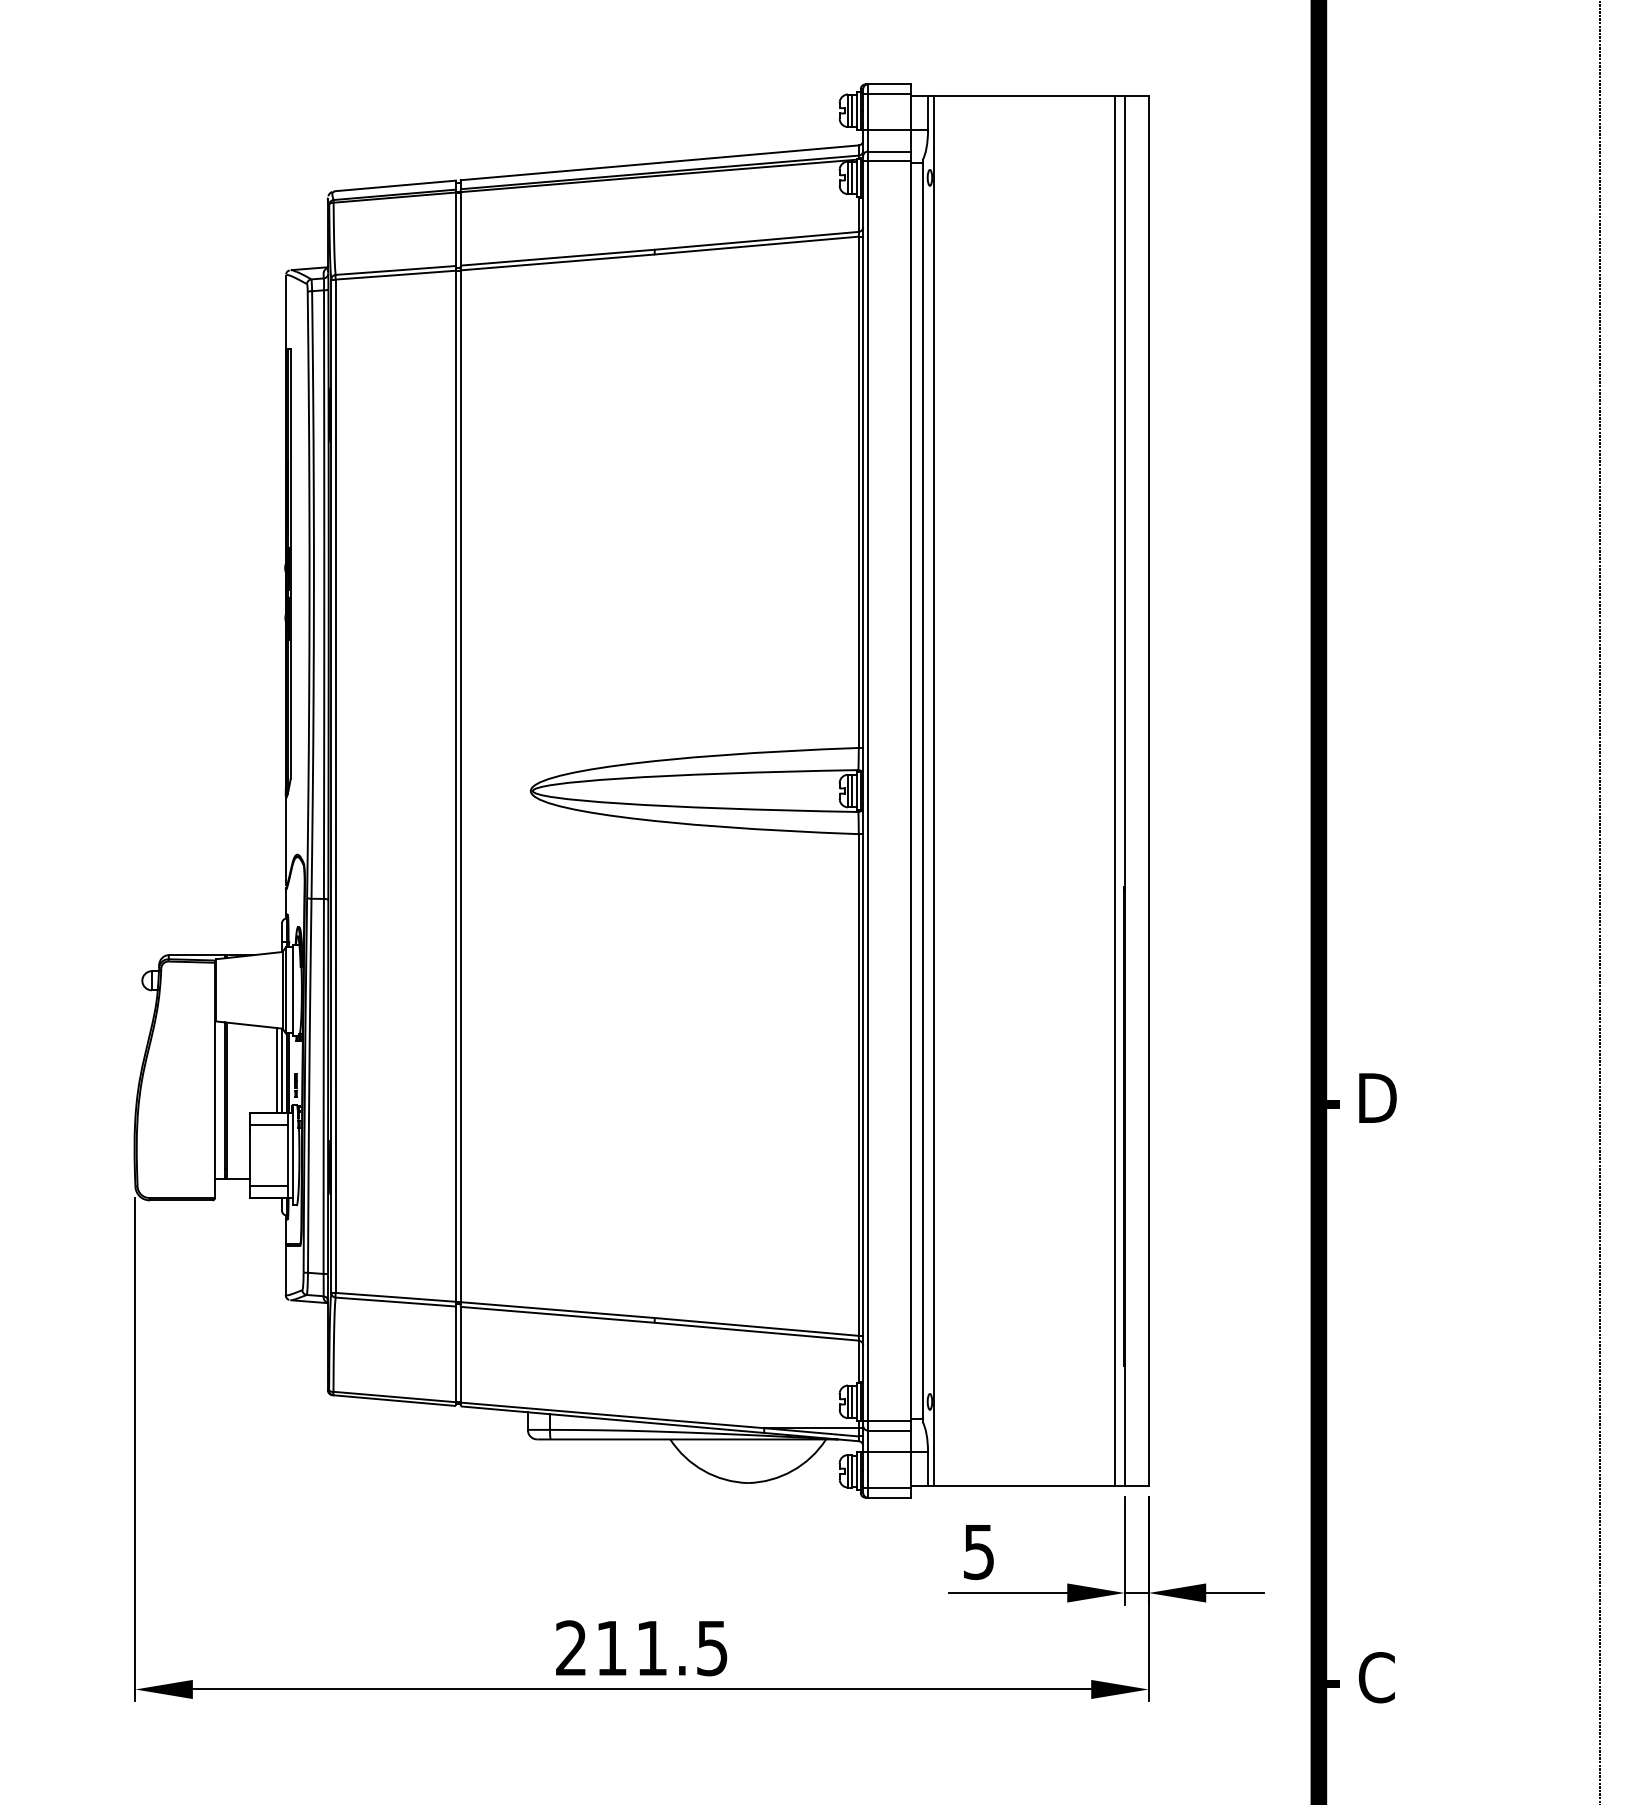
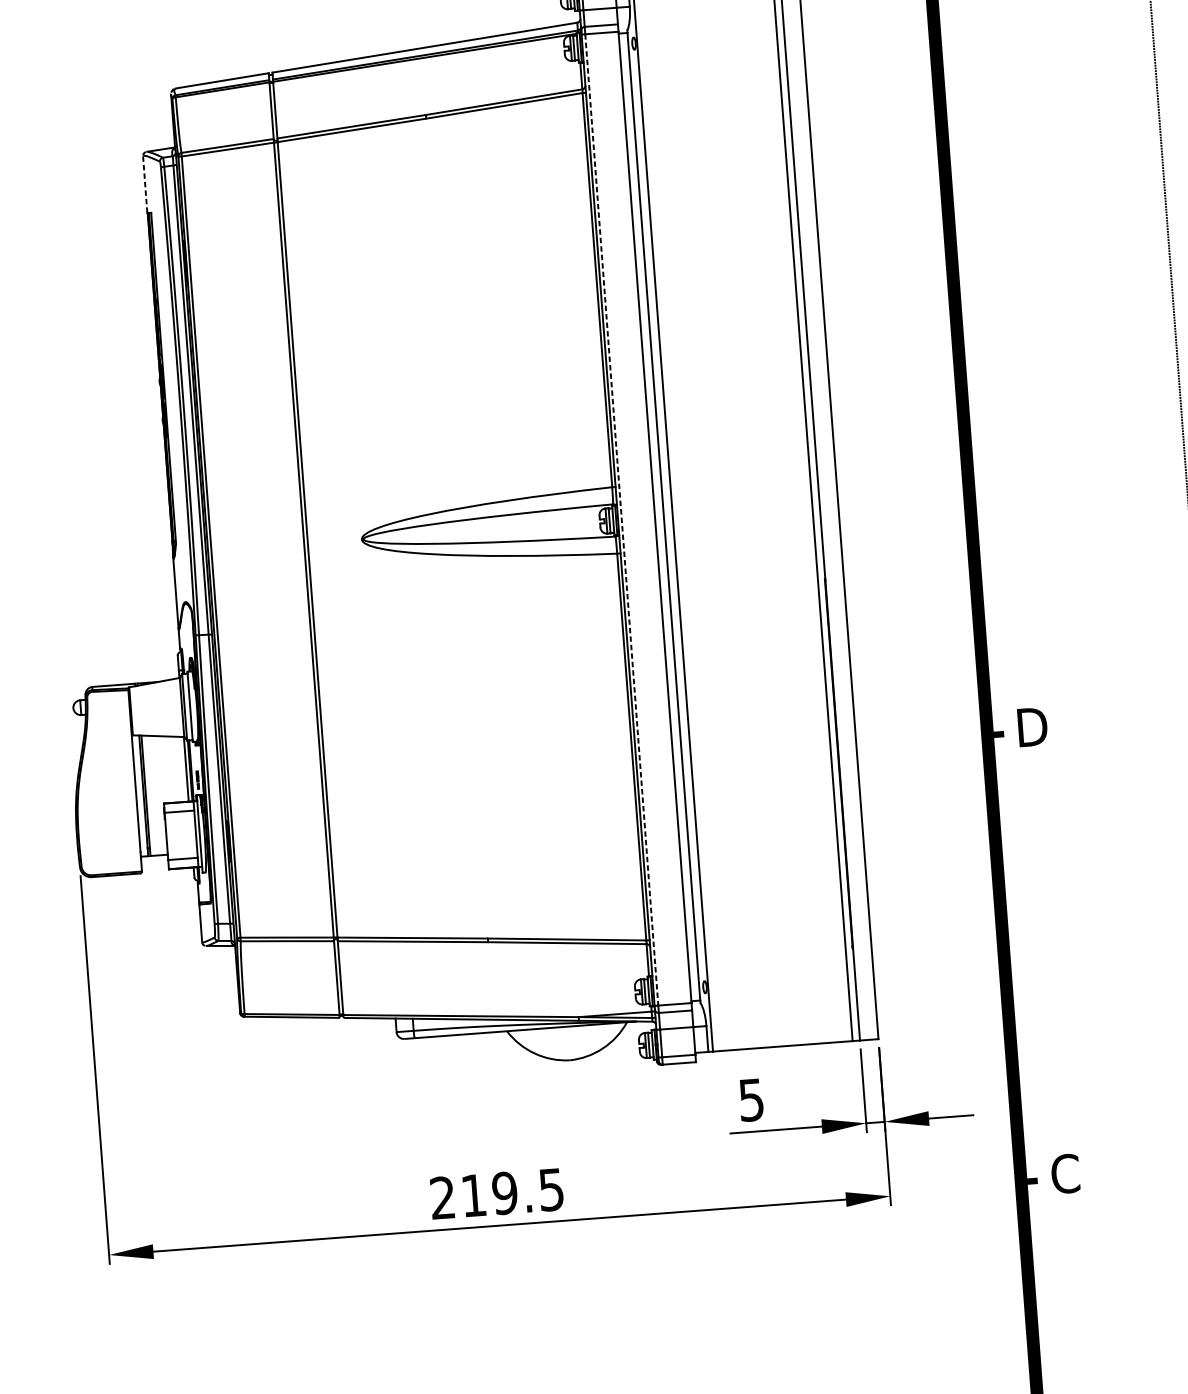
line: (285, 312) -> (145, 184), solid -> dashed
line: (867, 791) -> (621, 520), solid -> dashed
line: (277, 1070) -> (182, 769), removed
text: (651, 1648) -> (504, 1193), 211.5 -> 219.5

